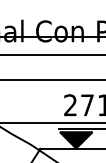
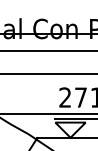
fill: (76, 139) -> (70, 129), removed

